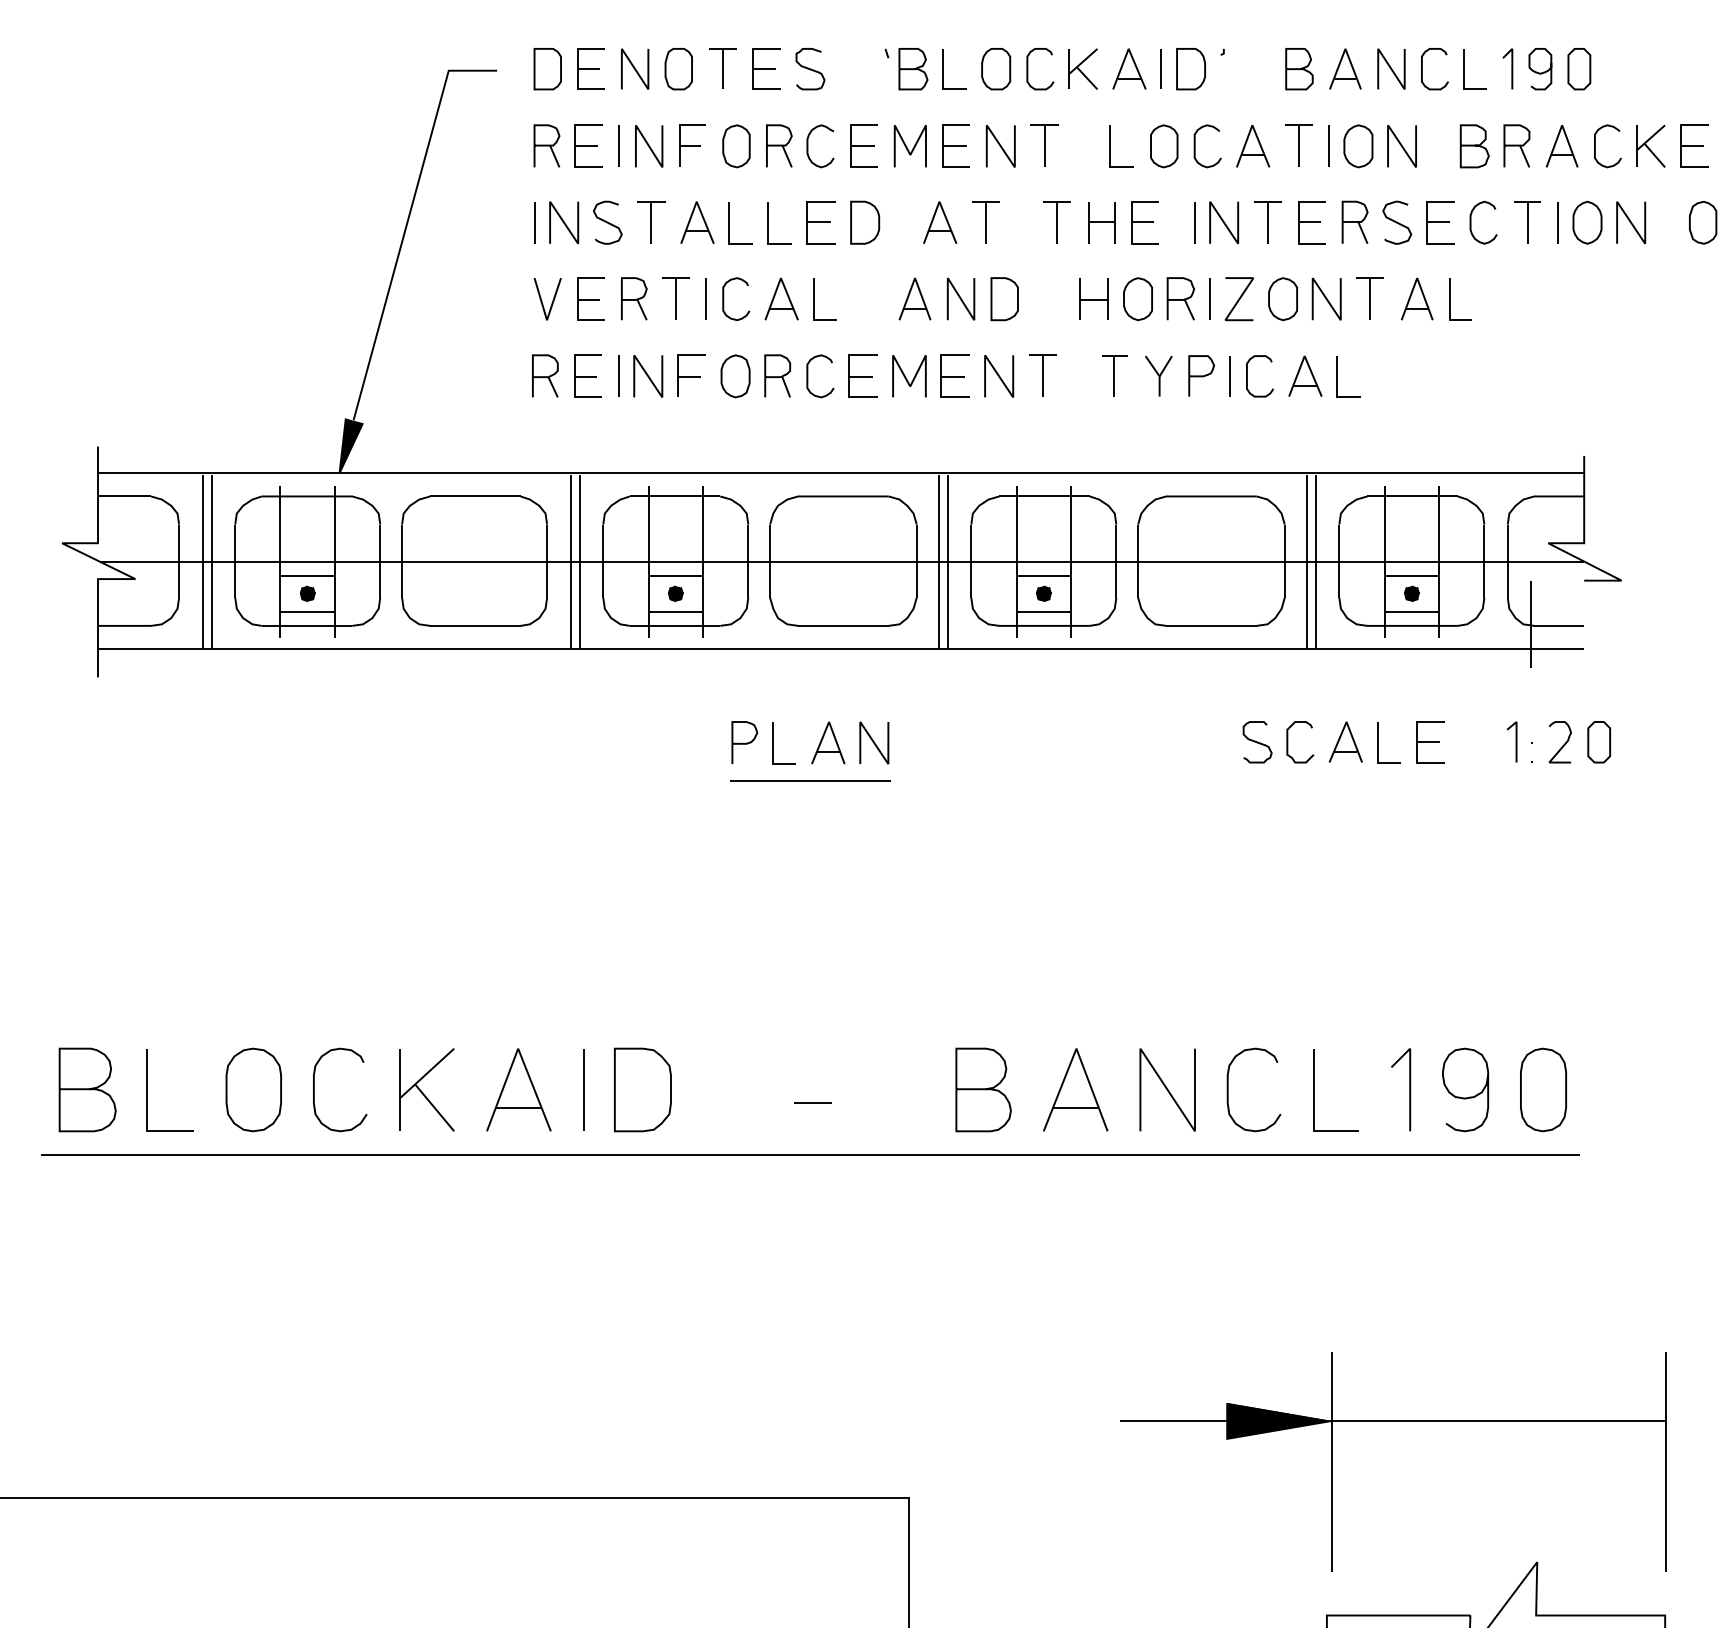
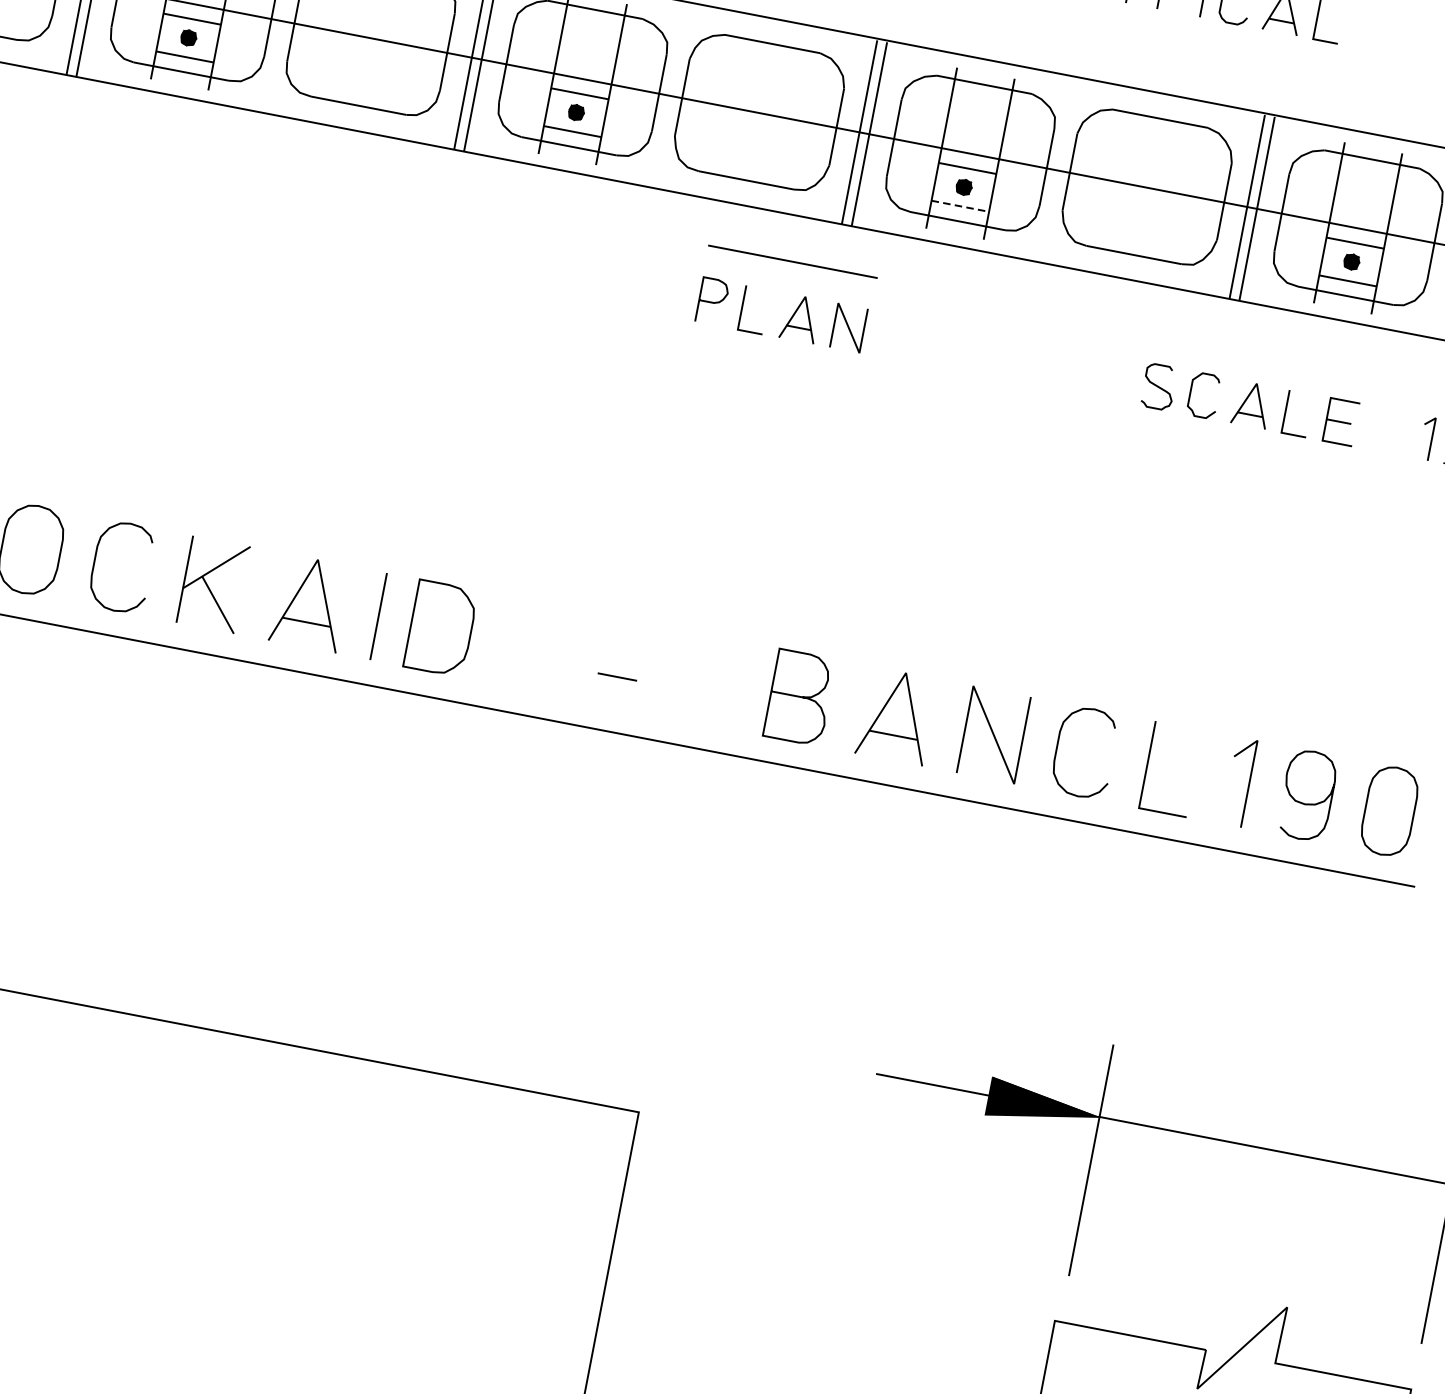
line: (1044, 611) -> (961, 206), solid -> dashed
part: (818, 745) -> (789, 319), moved
line: (810, 780) -> (793, 261), moved

